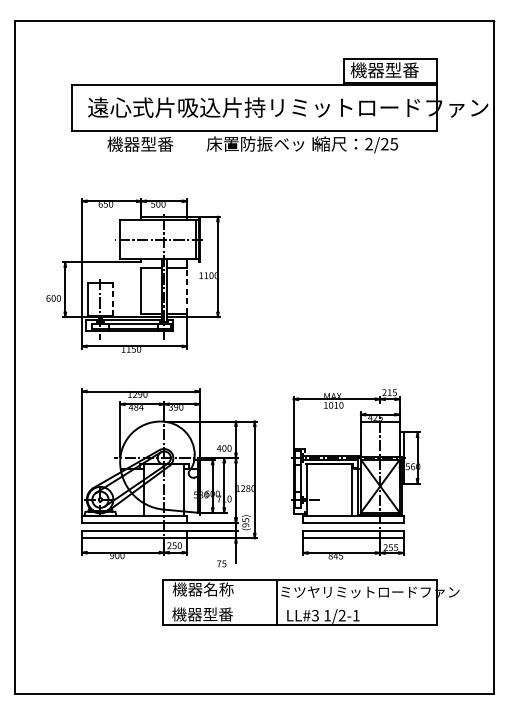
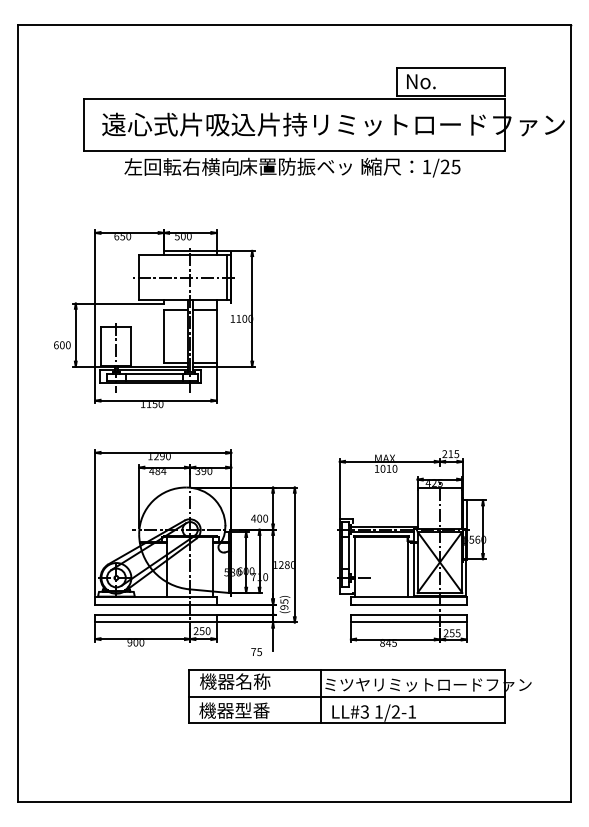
text: (384, 70) -> (444, 81), 機器型番 -> No.
text: (156, 143) -> (181, 166), 機器型番 -> 左回転右横向
text: (368, 143) -> (426, 166), 2/25 -> 1/25
line: (187, 290) -> (216, 336), dashed -> solid
line: (113, 299) -> (131, 346), dashed -> solid
line: (300, 602) -> (347, 696), added

